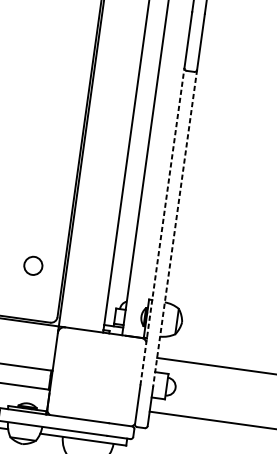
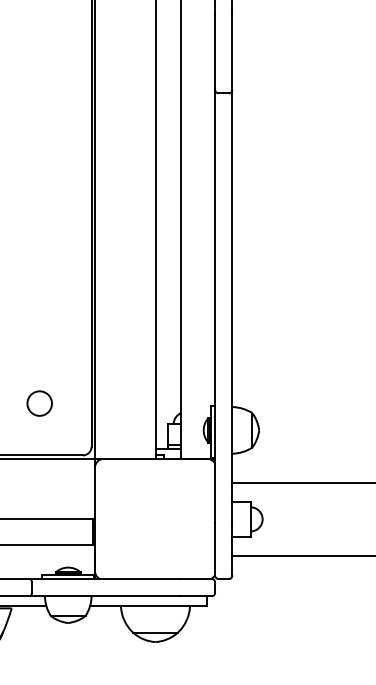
line: (162, 226) -> (215, 305), dashed -> solid
line: (175, 228) -> (232, 306), dashed -> solid
circle: (33, 265) -> (39, 403), moved

